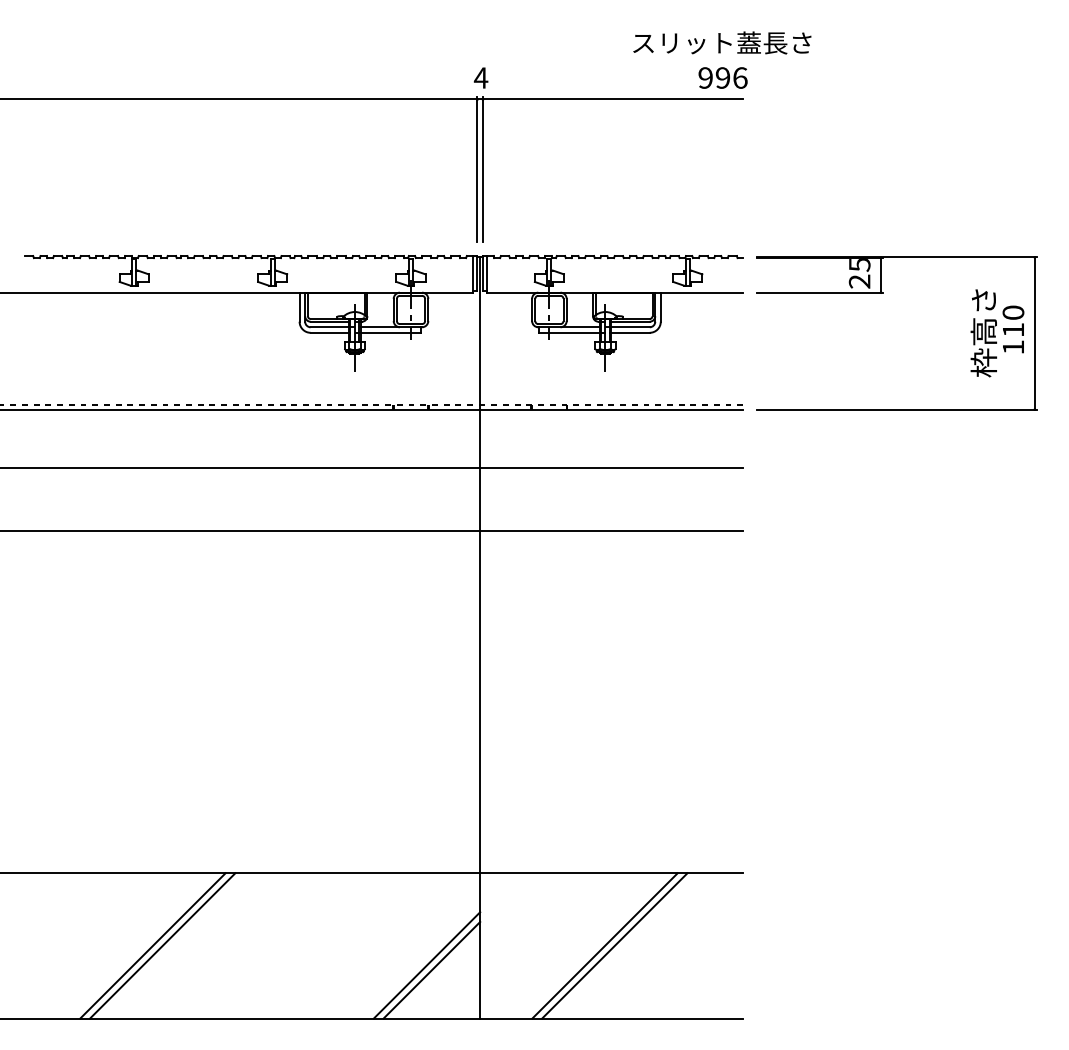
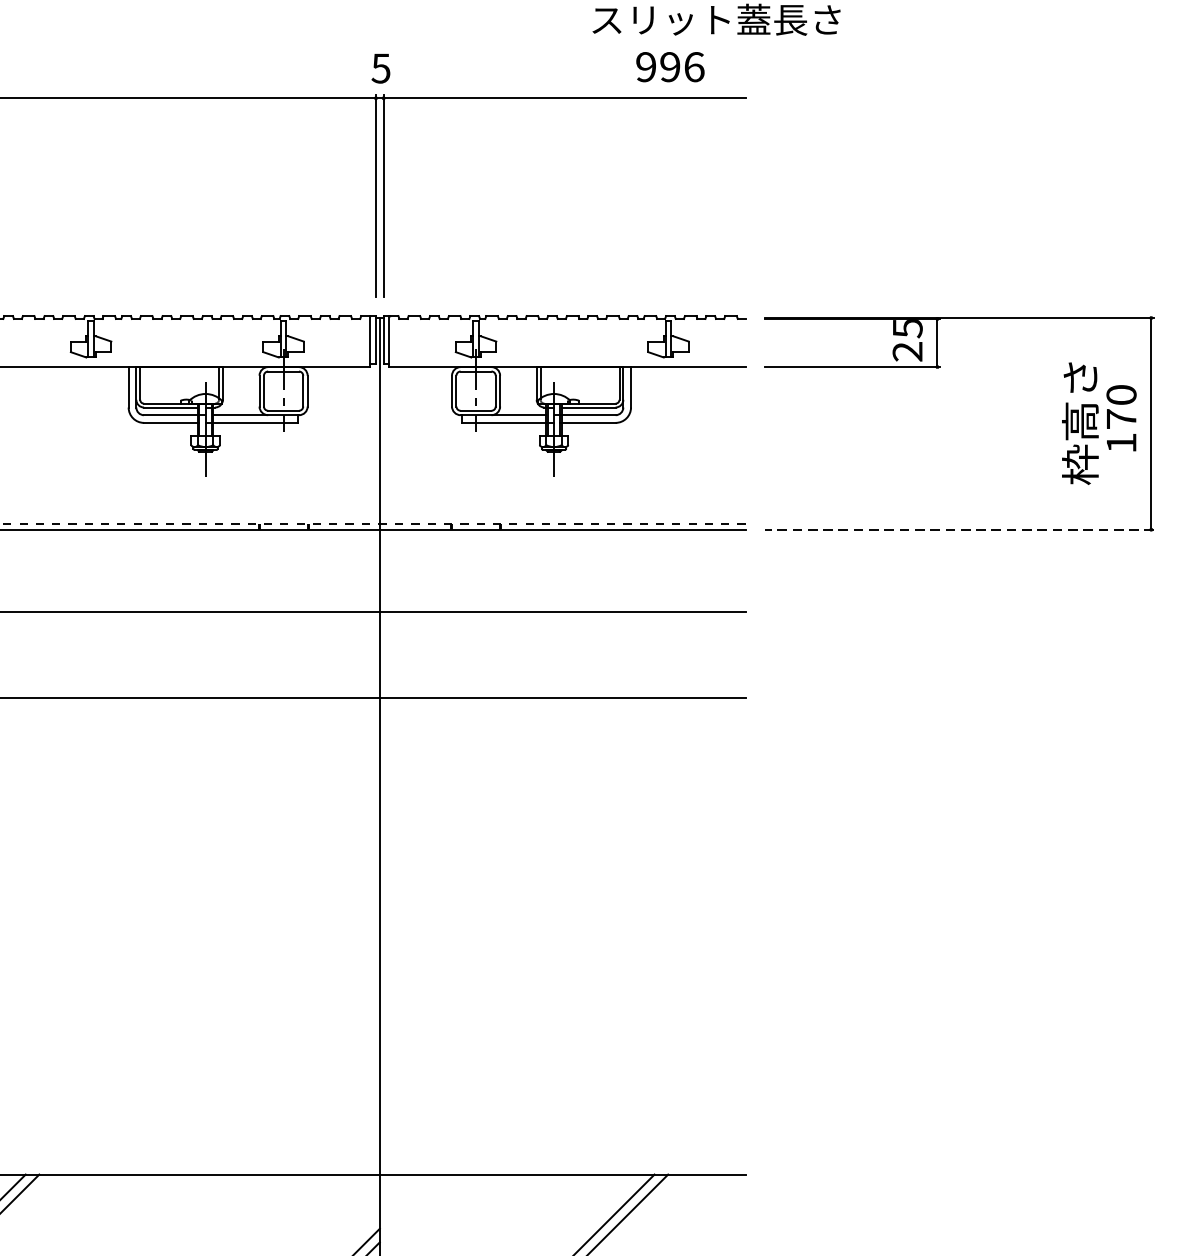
text: (480, 77) -> (380, 67), 4 -> 5
text: (722, 77) -> (669, 66), moved
text: (1013, 329) -> (1121, 418), 110 -> 170
line: (896, 409) -> (958, 529), solid -> dashed

